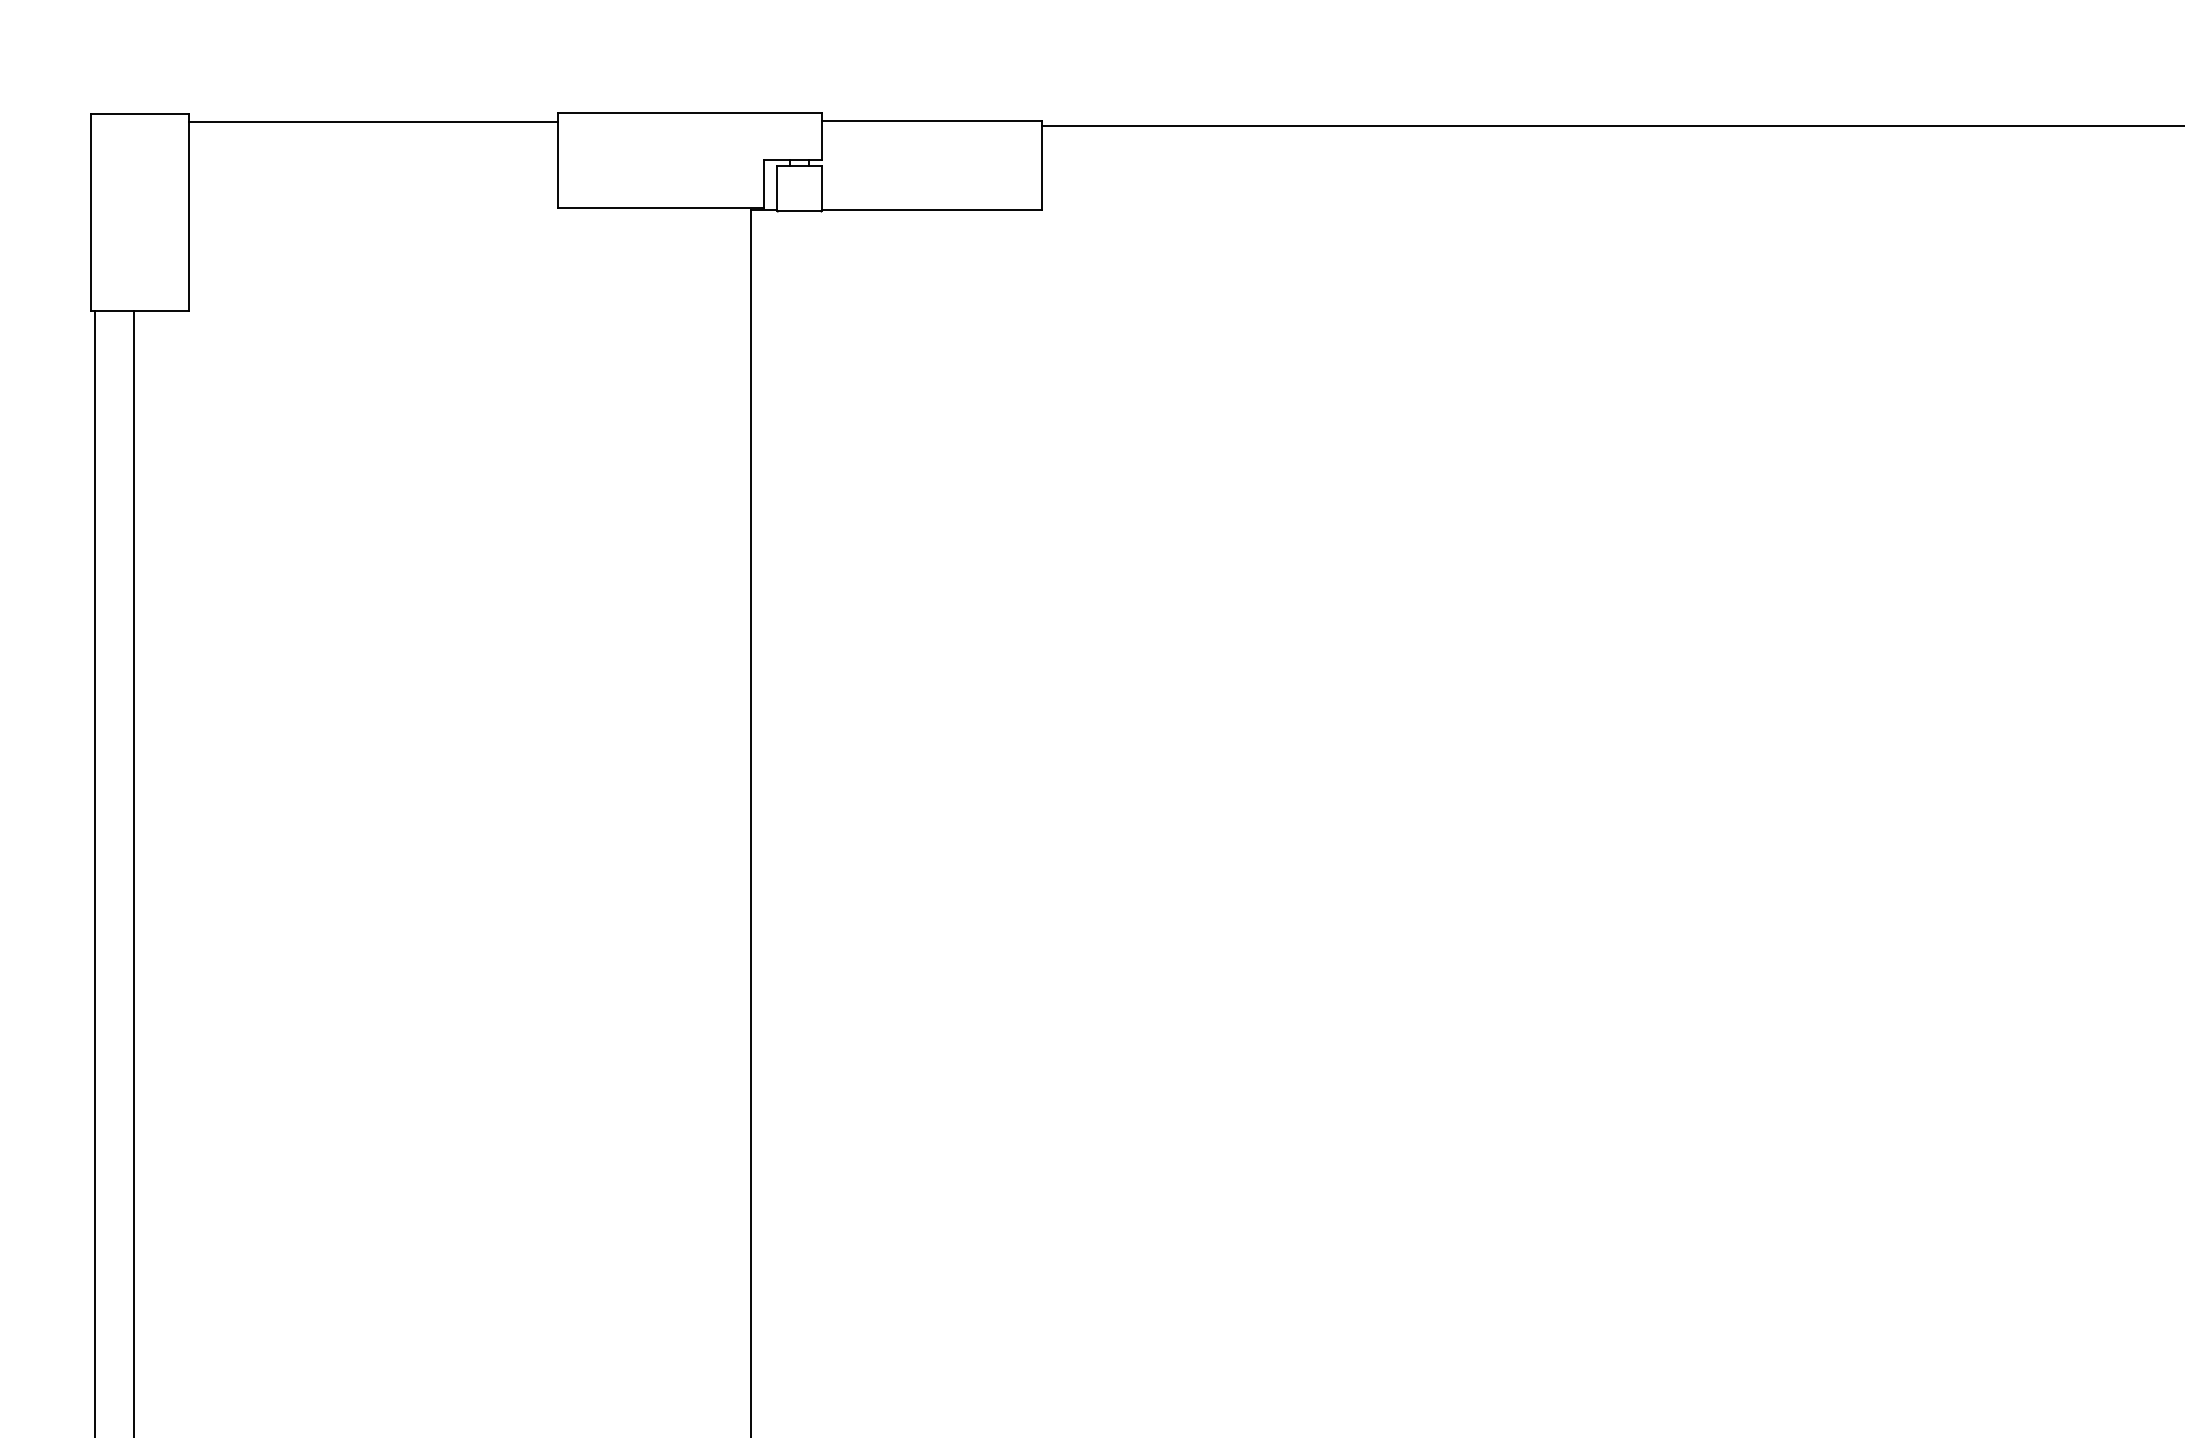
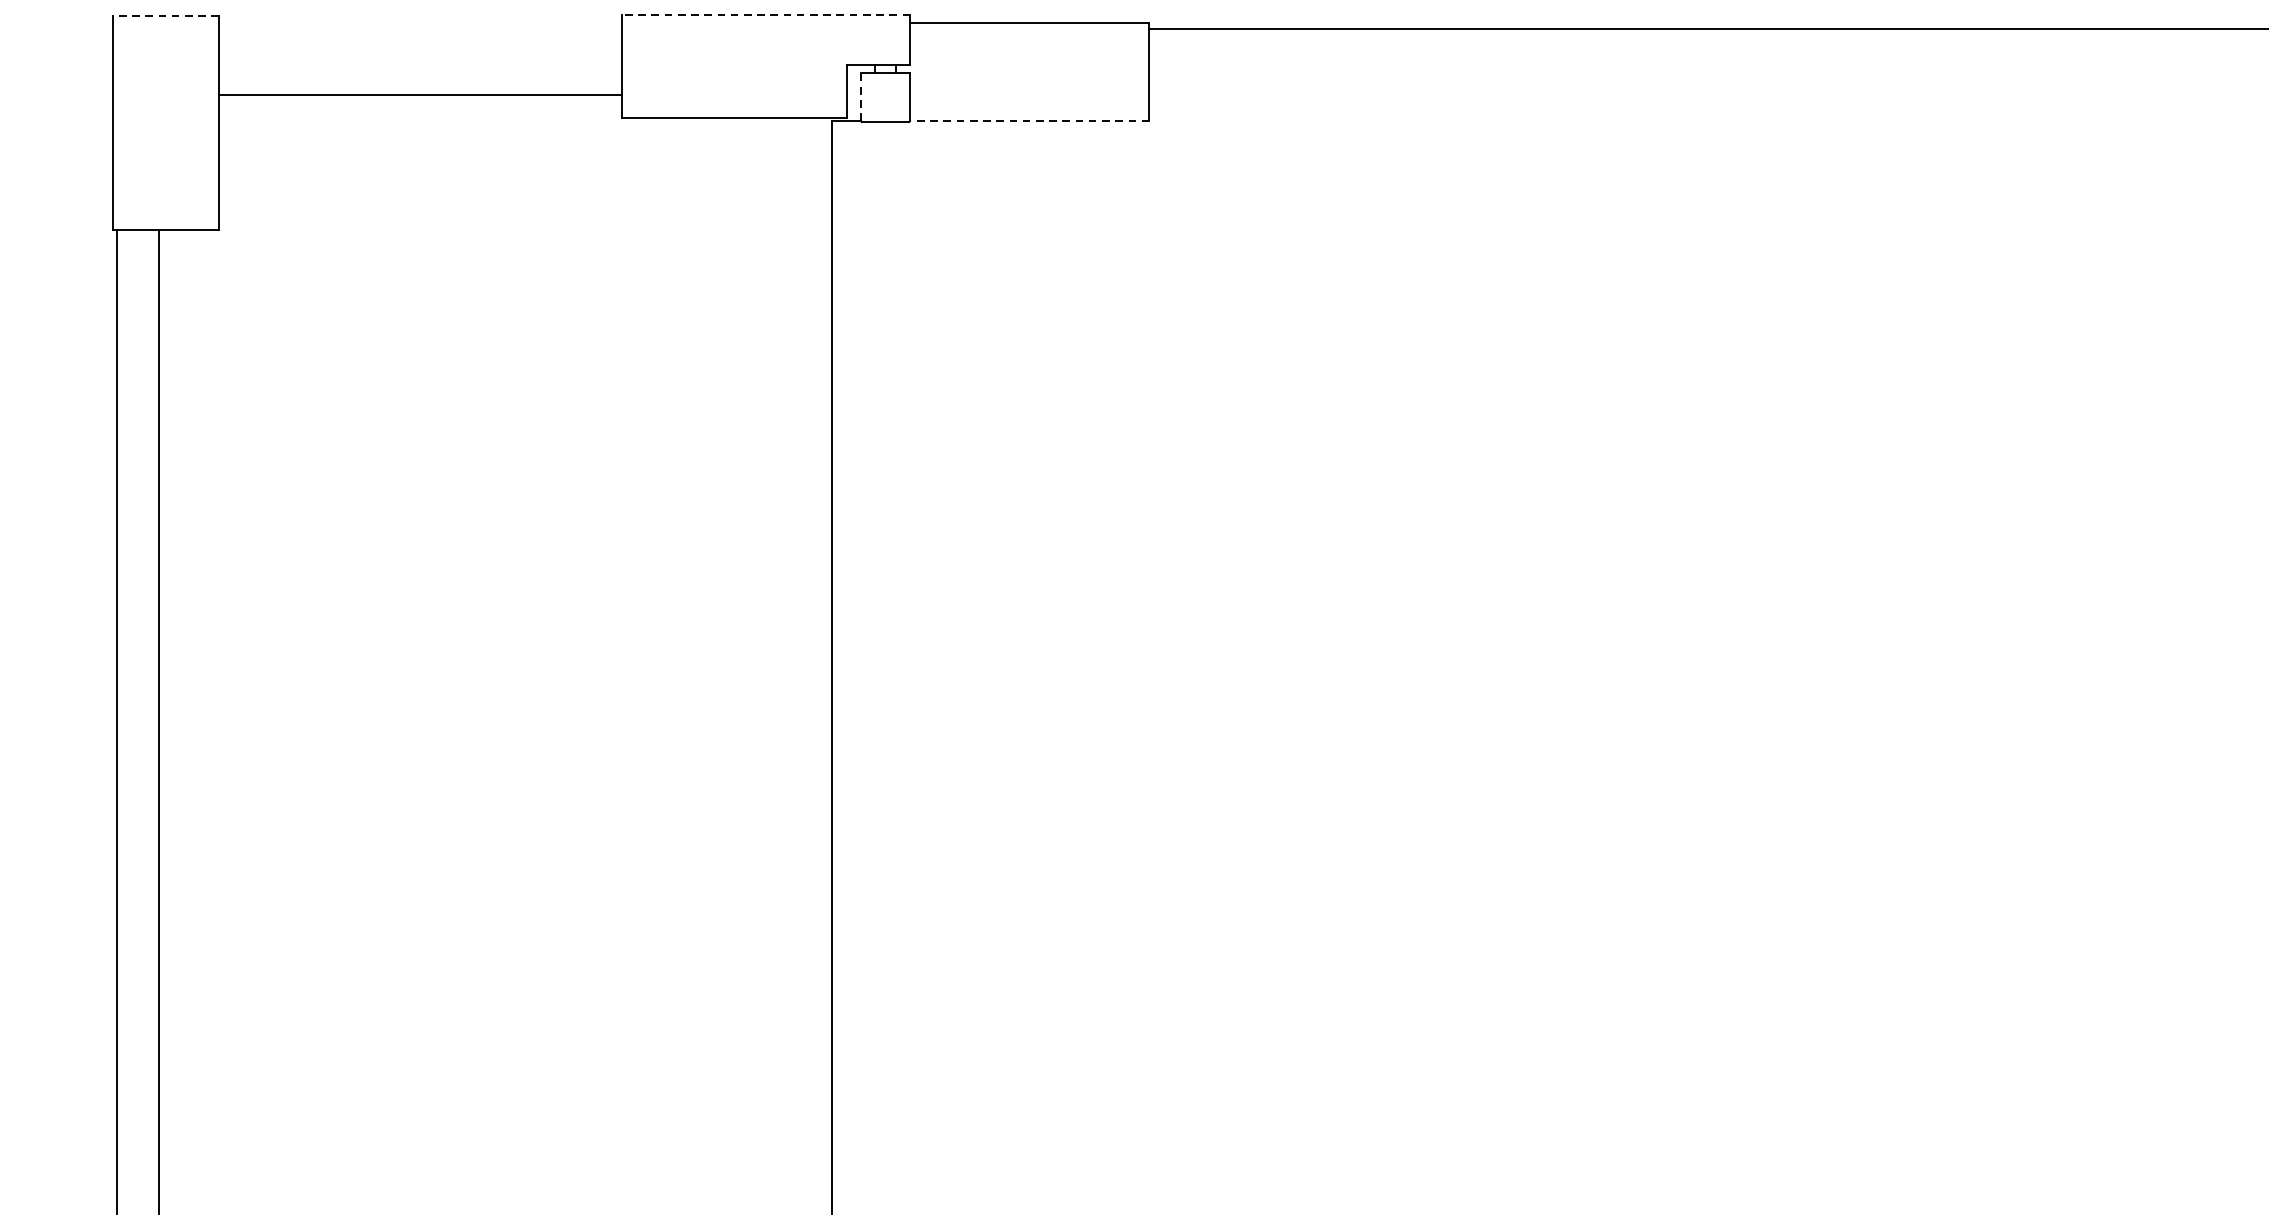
line: (139, 113) -> (165, 15), solid -> dashed
line: (689, 113) -> (765, 15), solid -> dashed
line: (372, 121) -> (419, 94), moved
line: (777, 188) -> (861, 96), solid -> dashed
line: (931, 210) -> (1029, 120), solid -> dashed

